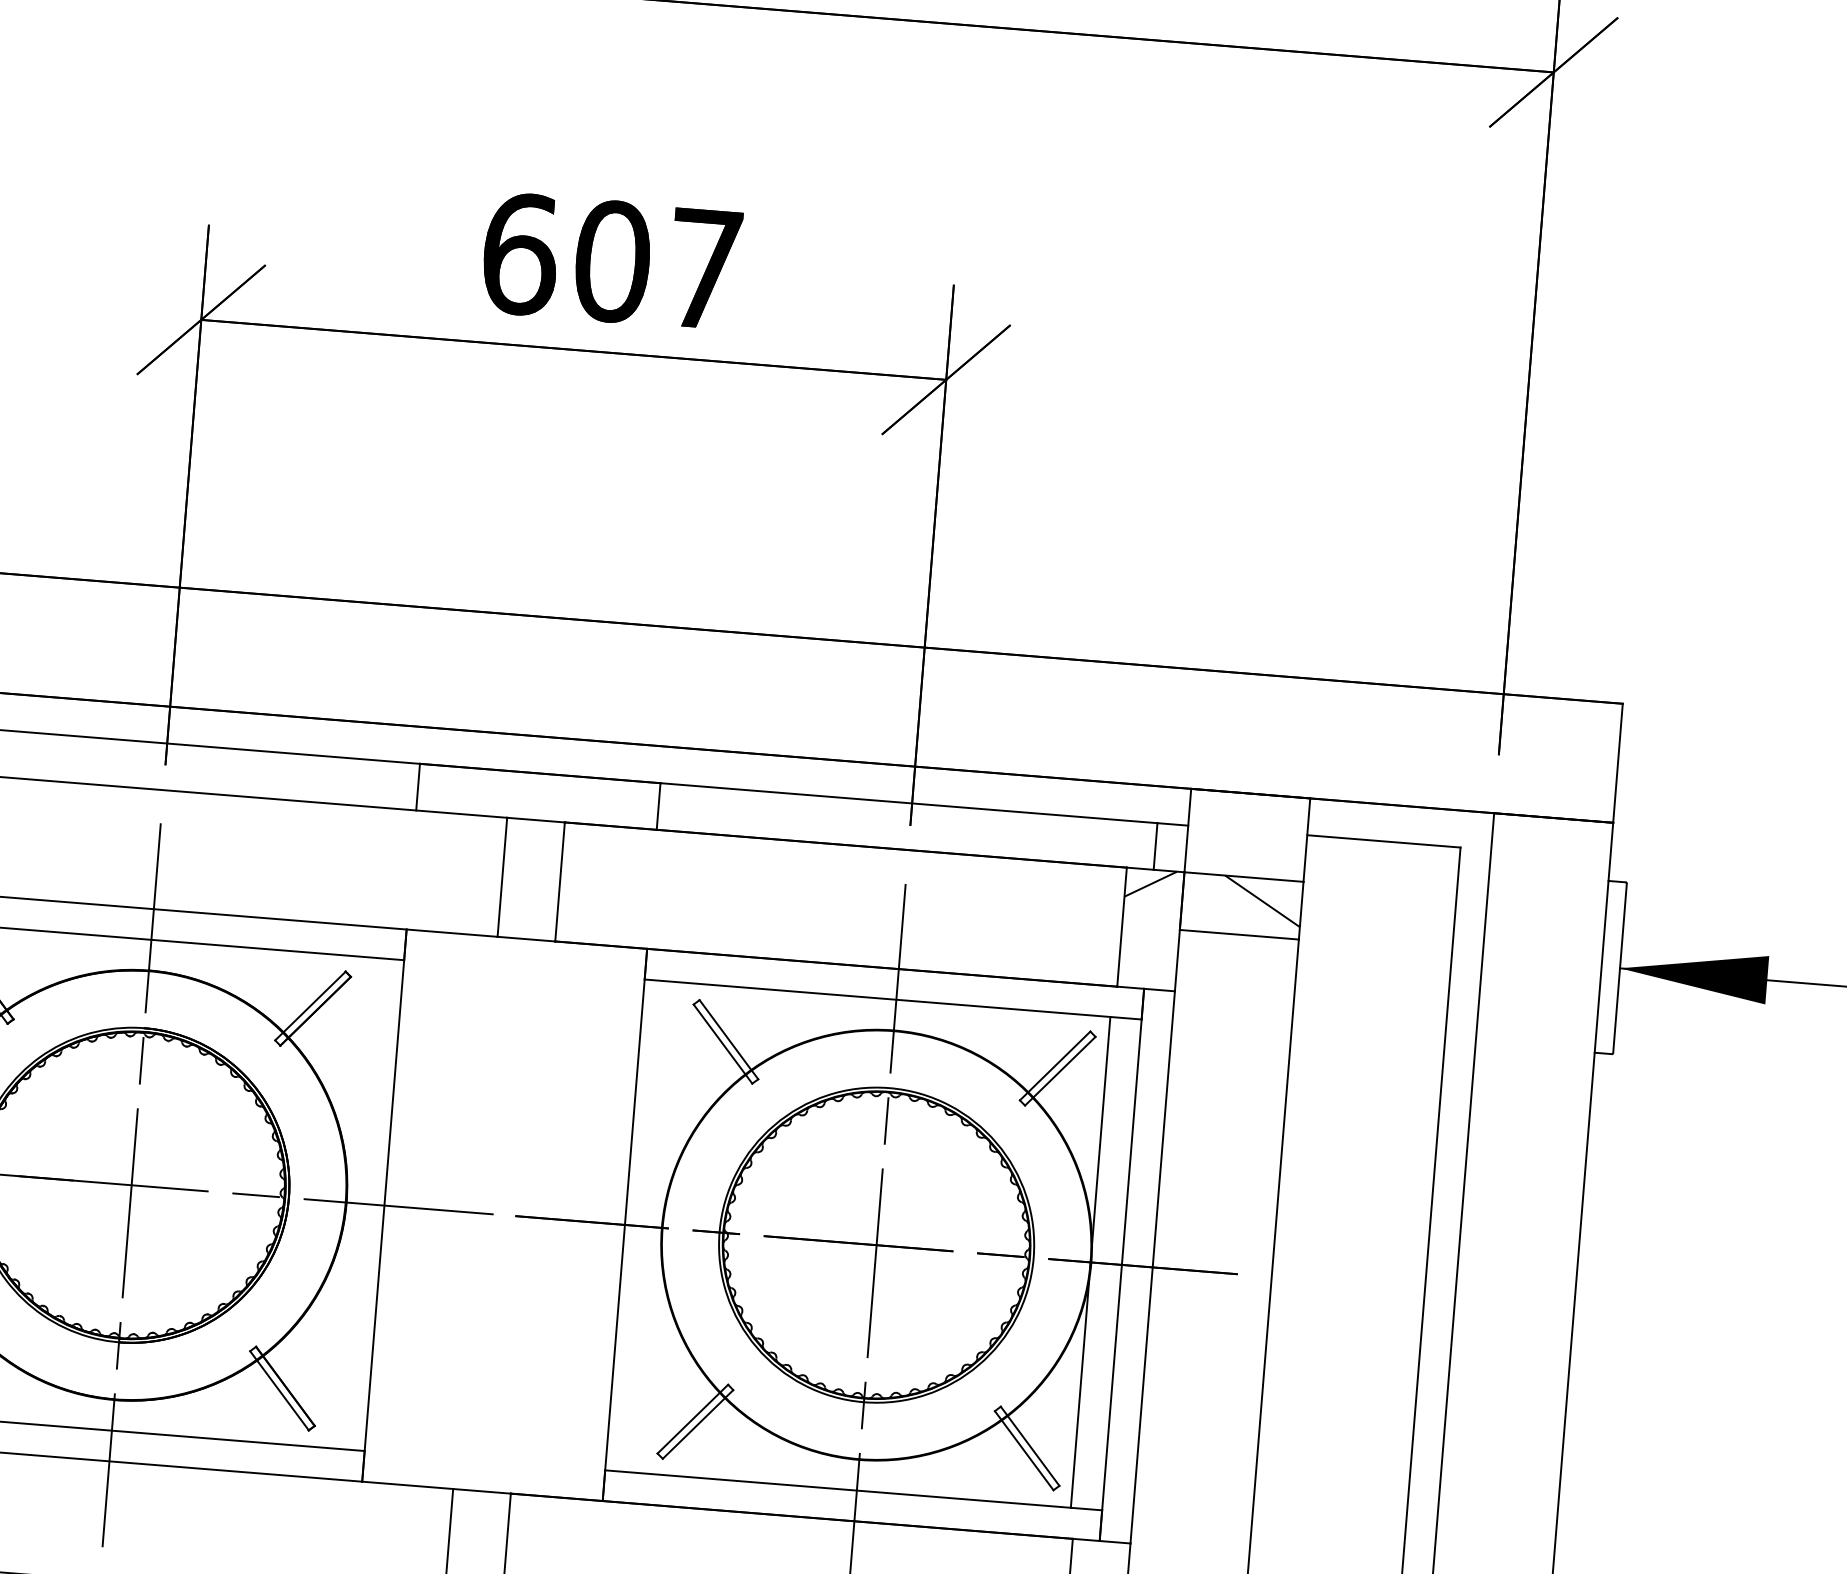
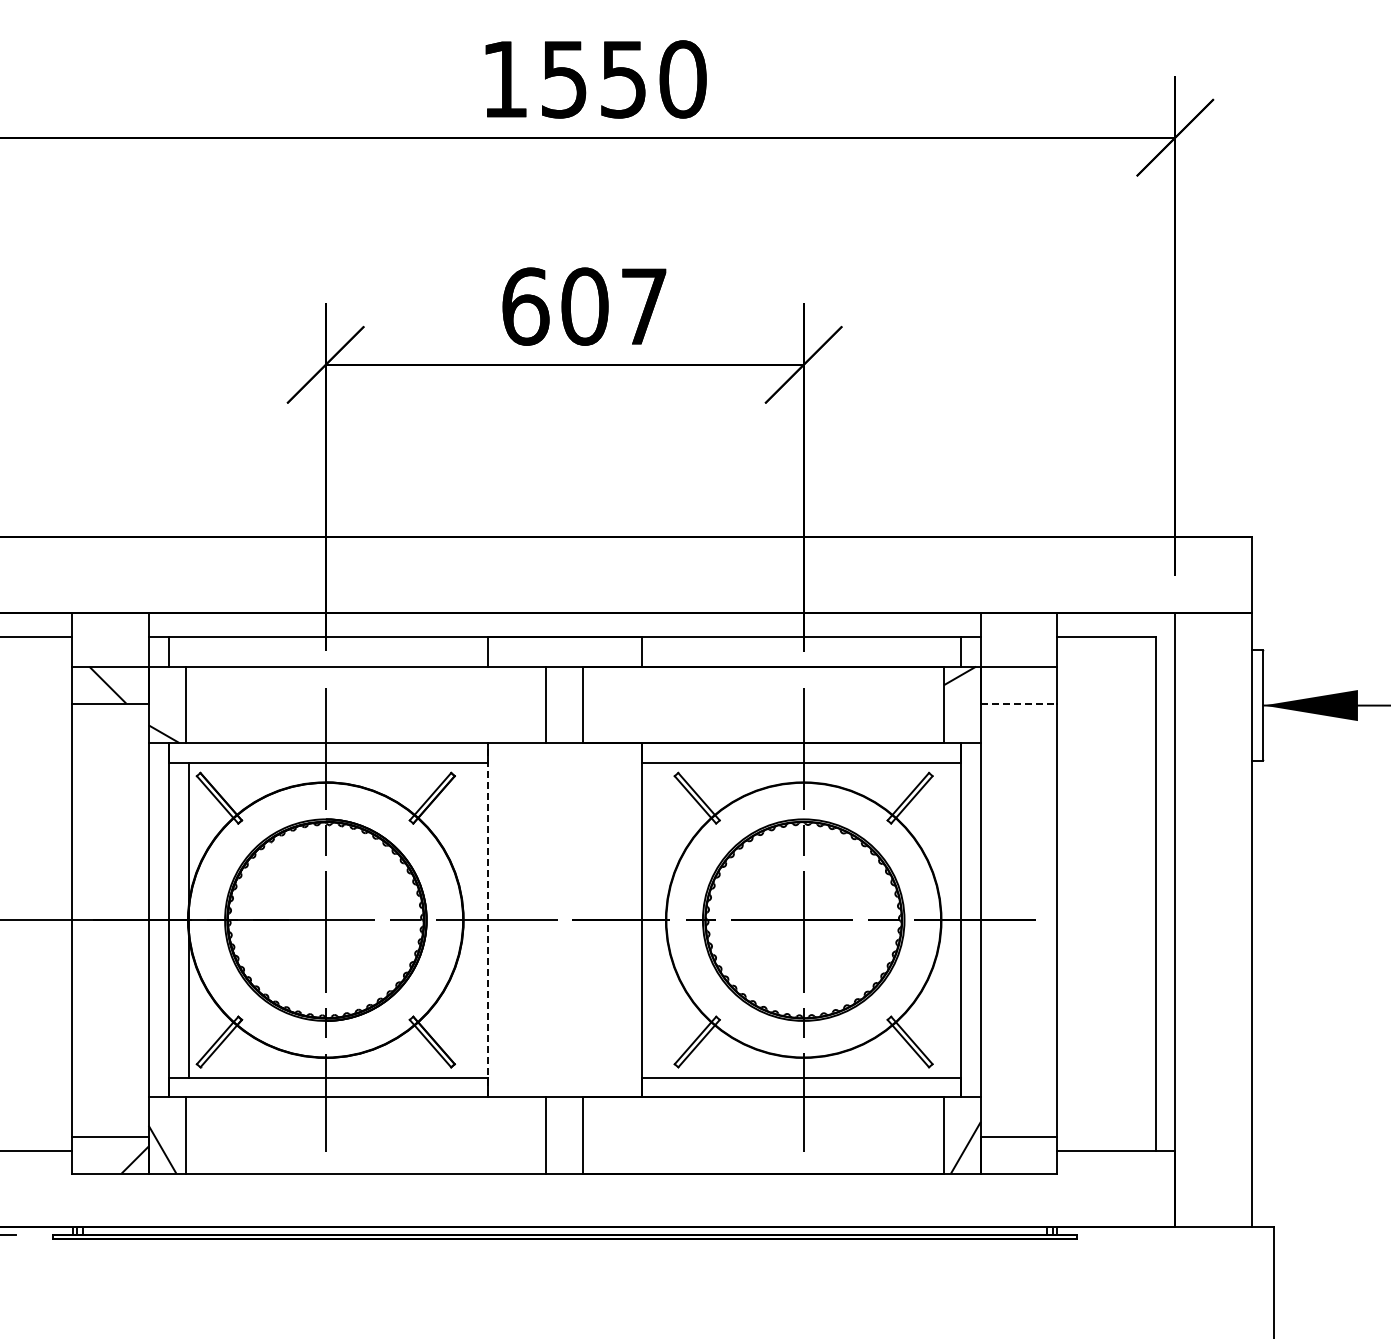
hatch: (1261, 900) -> (1031, 680), removed
line: (1240, 934) -> (1019, 703), solid -> dashed
line: (1101, 1130) -> (941, 835), removed
line: (383, 1204) -> (487, 919), solid -> dashed
line: (1080, 1393) -> (941, 1004), removed

